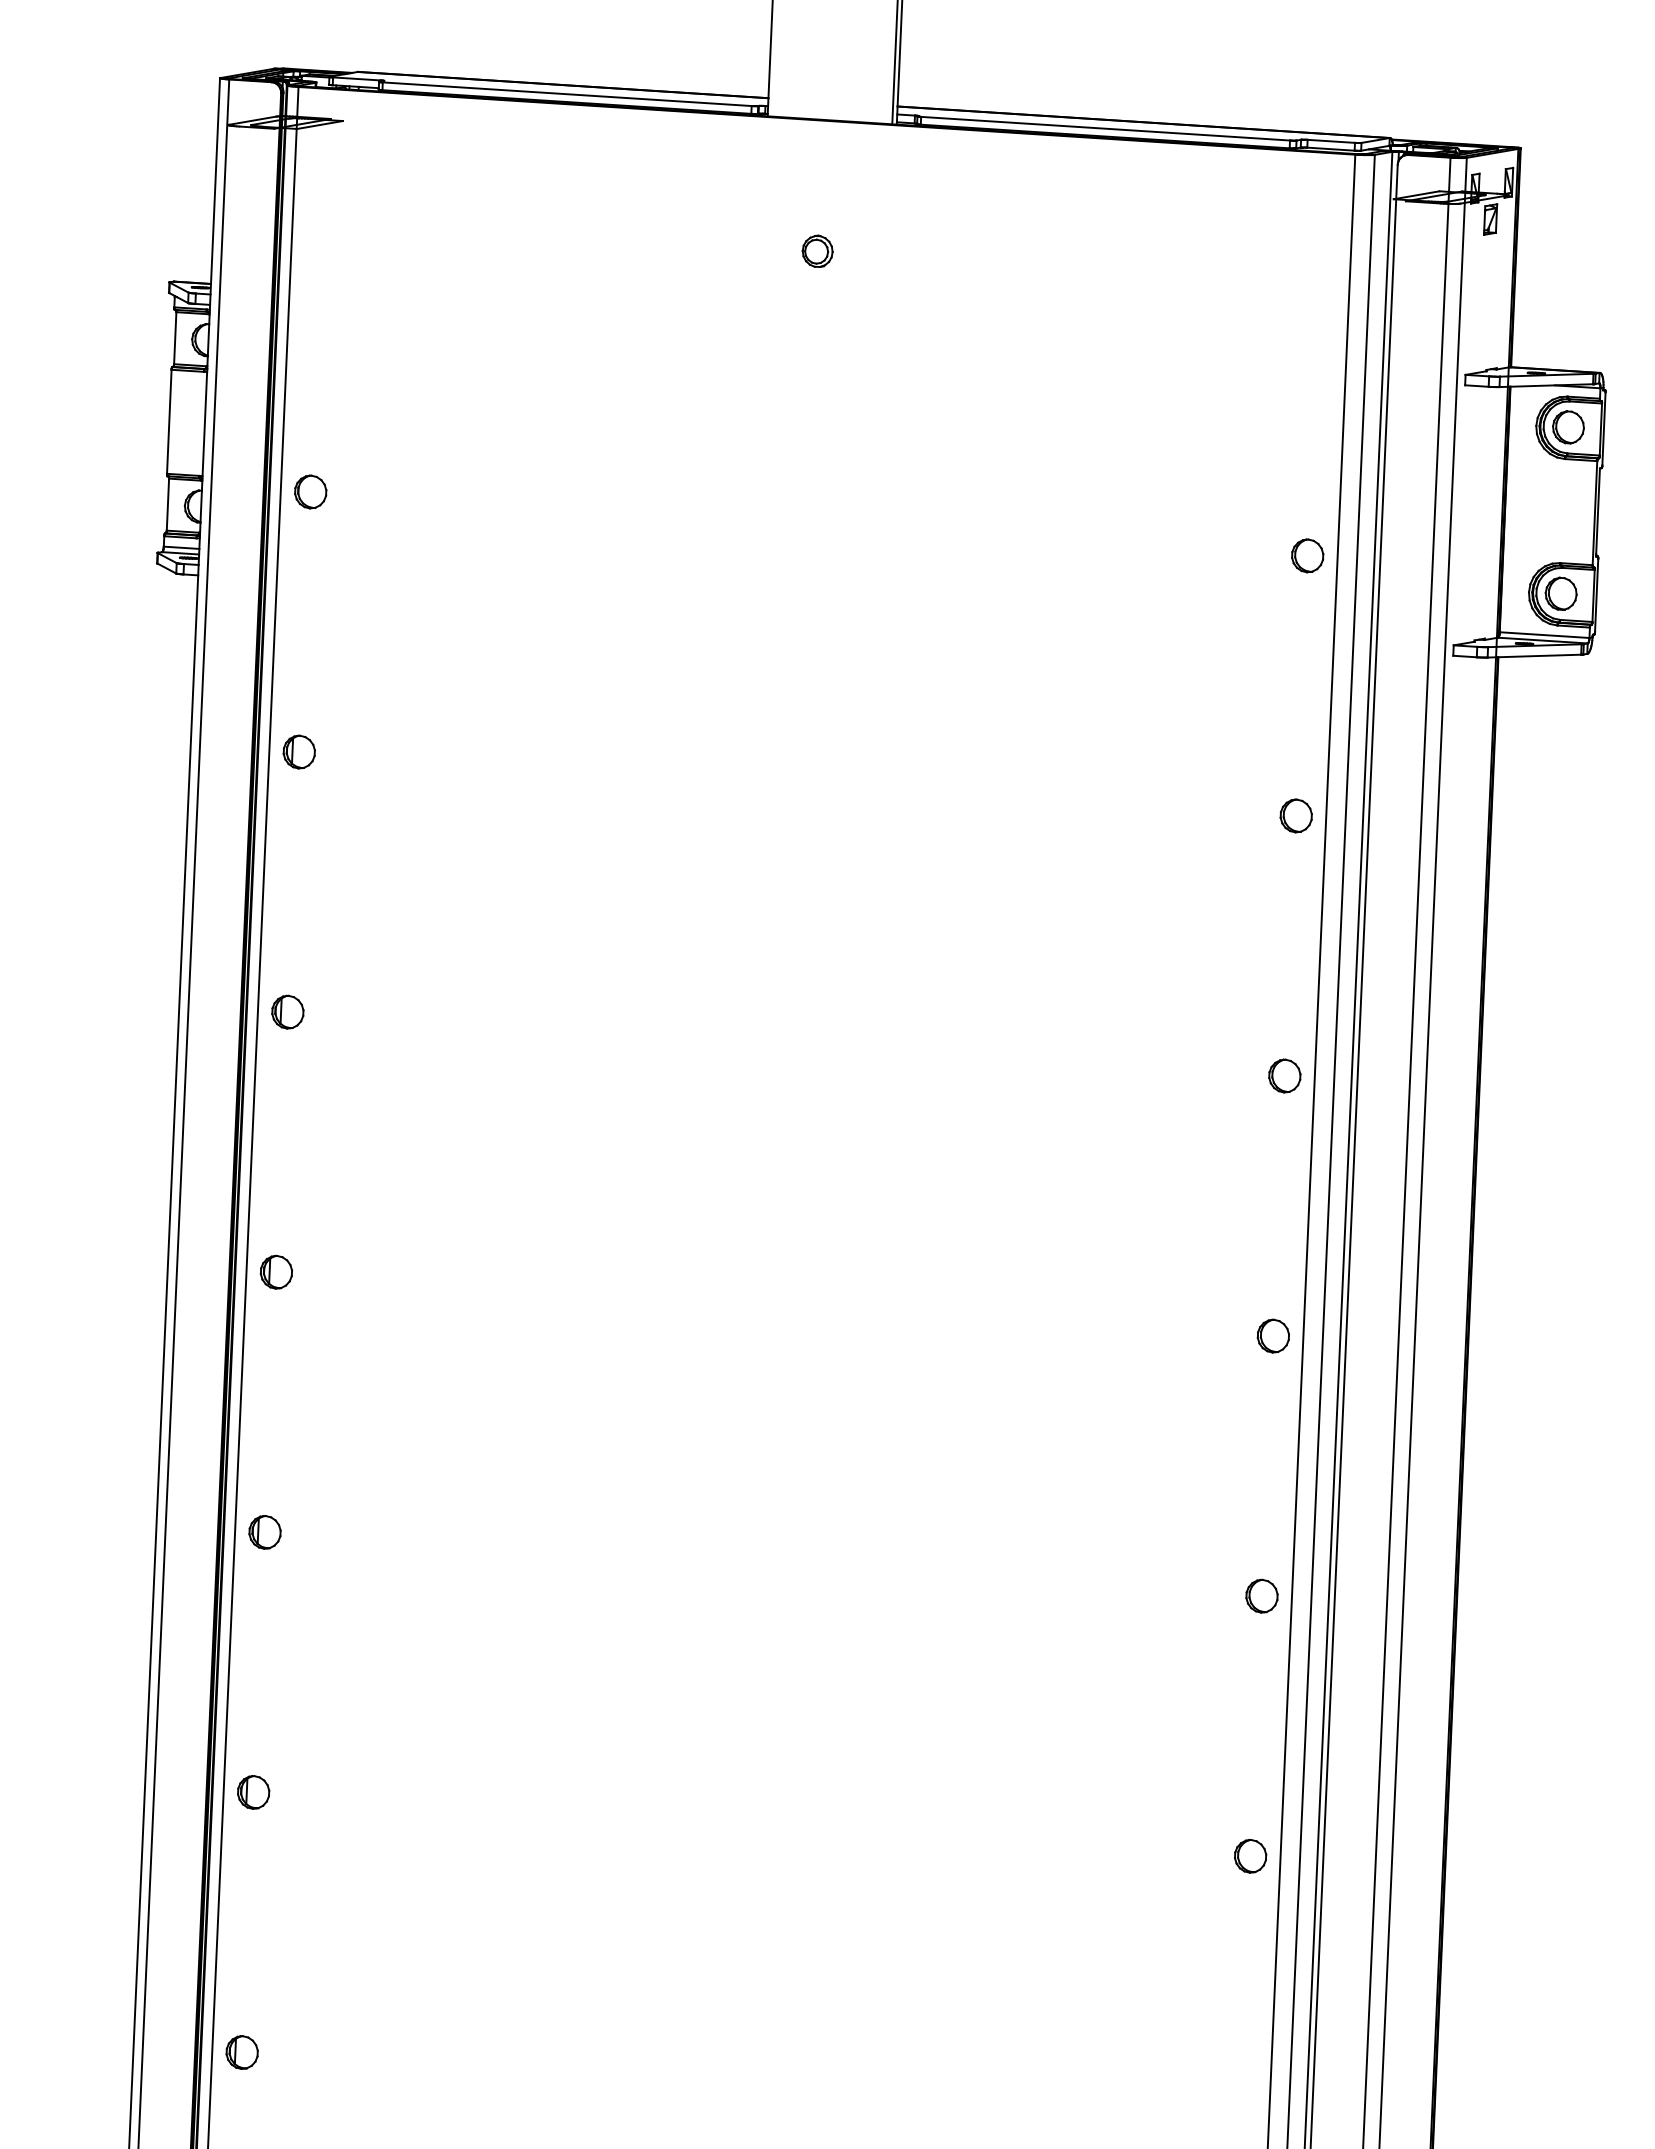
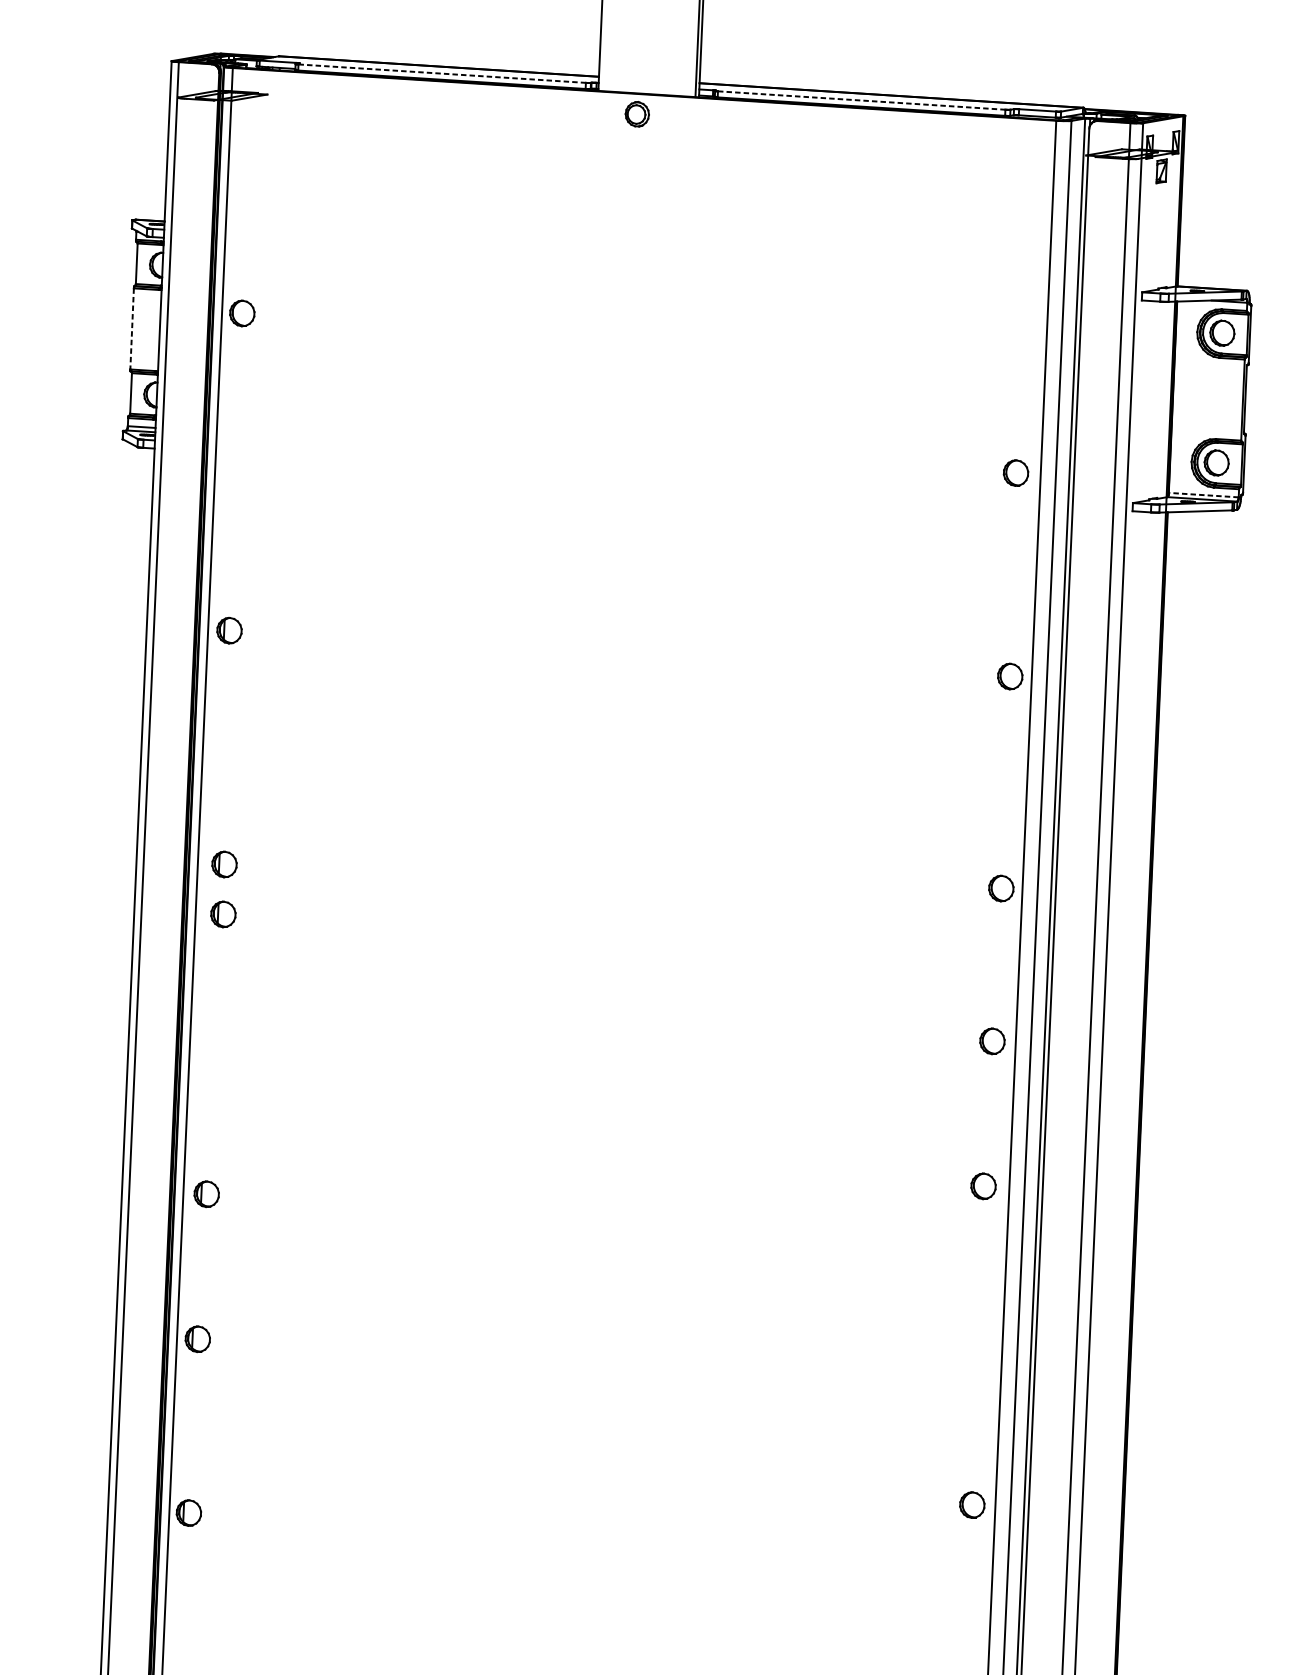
line: (567, 94) -> (442, 73), solid -> dashed
line: (1105, 128) -> (861, 100), solid -> dashed
part: (817, 250) -> (637, 113), moved
line: (169, 422) -> (132, 329), solid -> dashed
part: (310, 491) -> (242, 313), moved
part: (1307, 555) -> (1015, 472), moved
line: (1544, 635) -> (1203, 495), solid -> dashed
part: (298, 751) -> (228, 630), moved
part: (1295, 815) -> (1009, 676), moved
part: (287, 1011) -> (224, 863), moved
part: (1284, 1075) -> (1001, 888), moved
part: (275, 1271) -> (222, 913), moved
part: (1261, 1595) -> (983, 1185), moved
part: (253, 1792) -> (197, 1339), moved
part: (1250, 1856) -> (972, 1505), moved
part: (241, 2052) -> (188, 1513), moved

